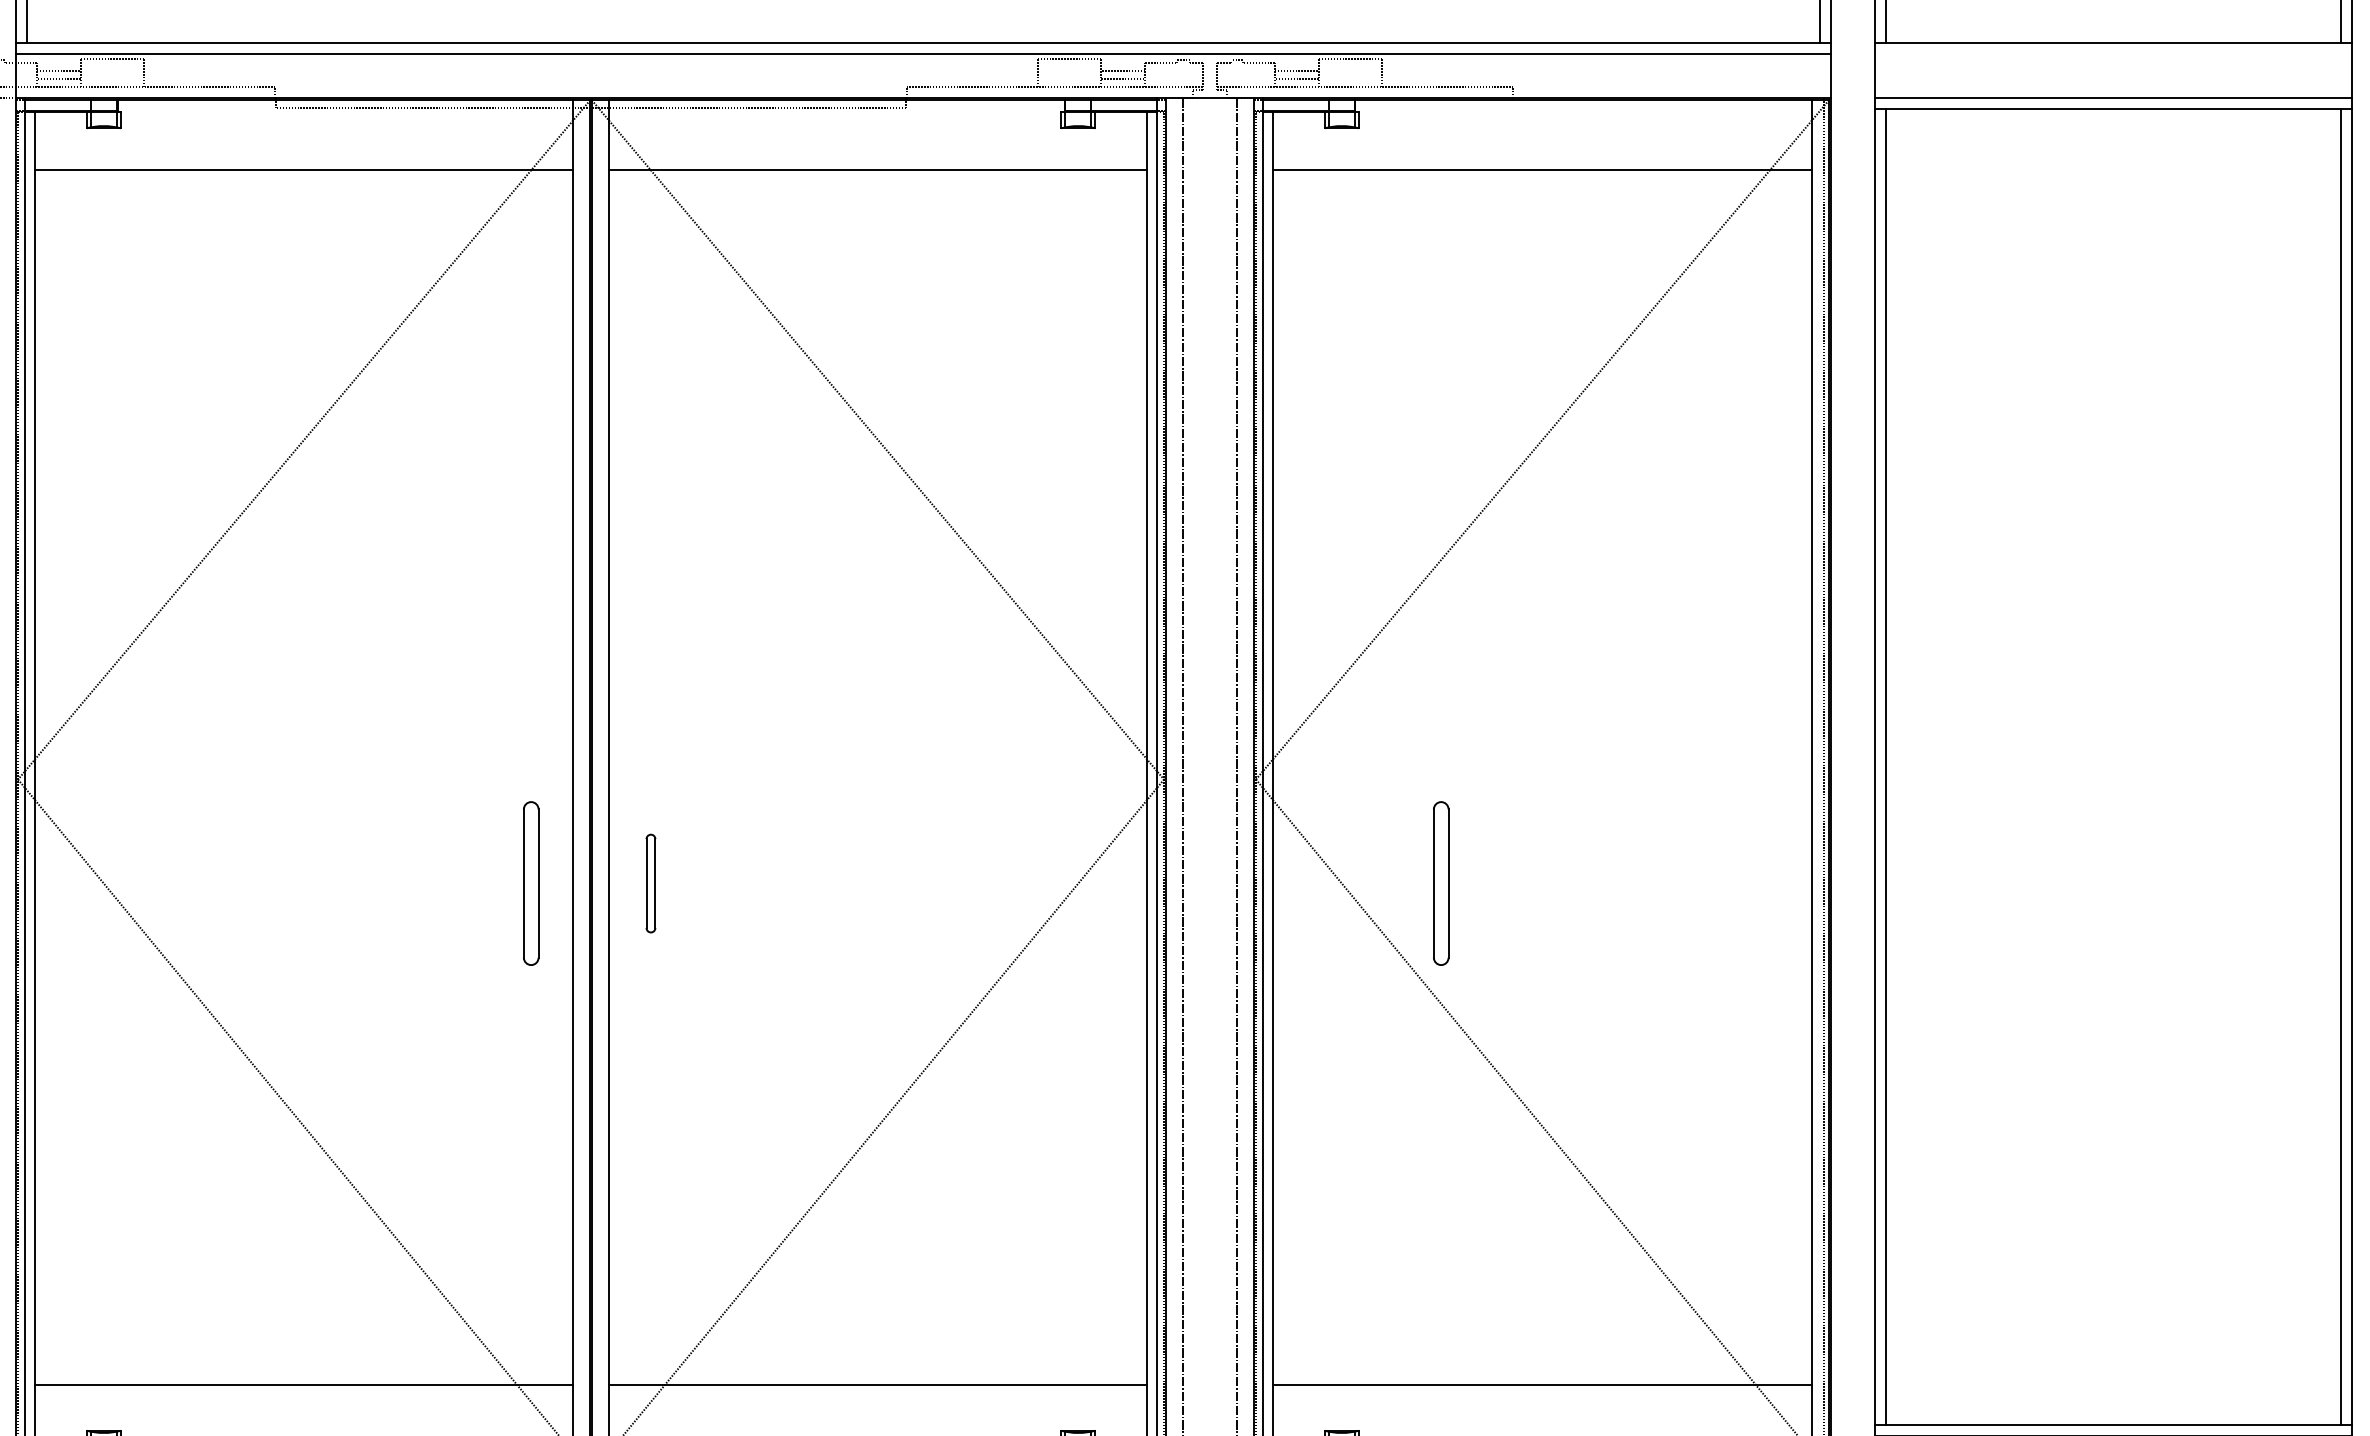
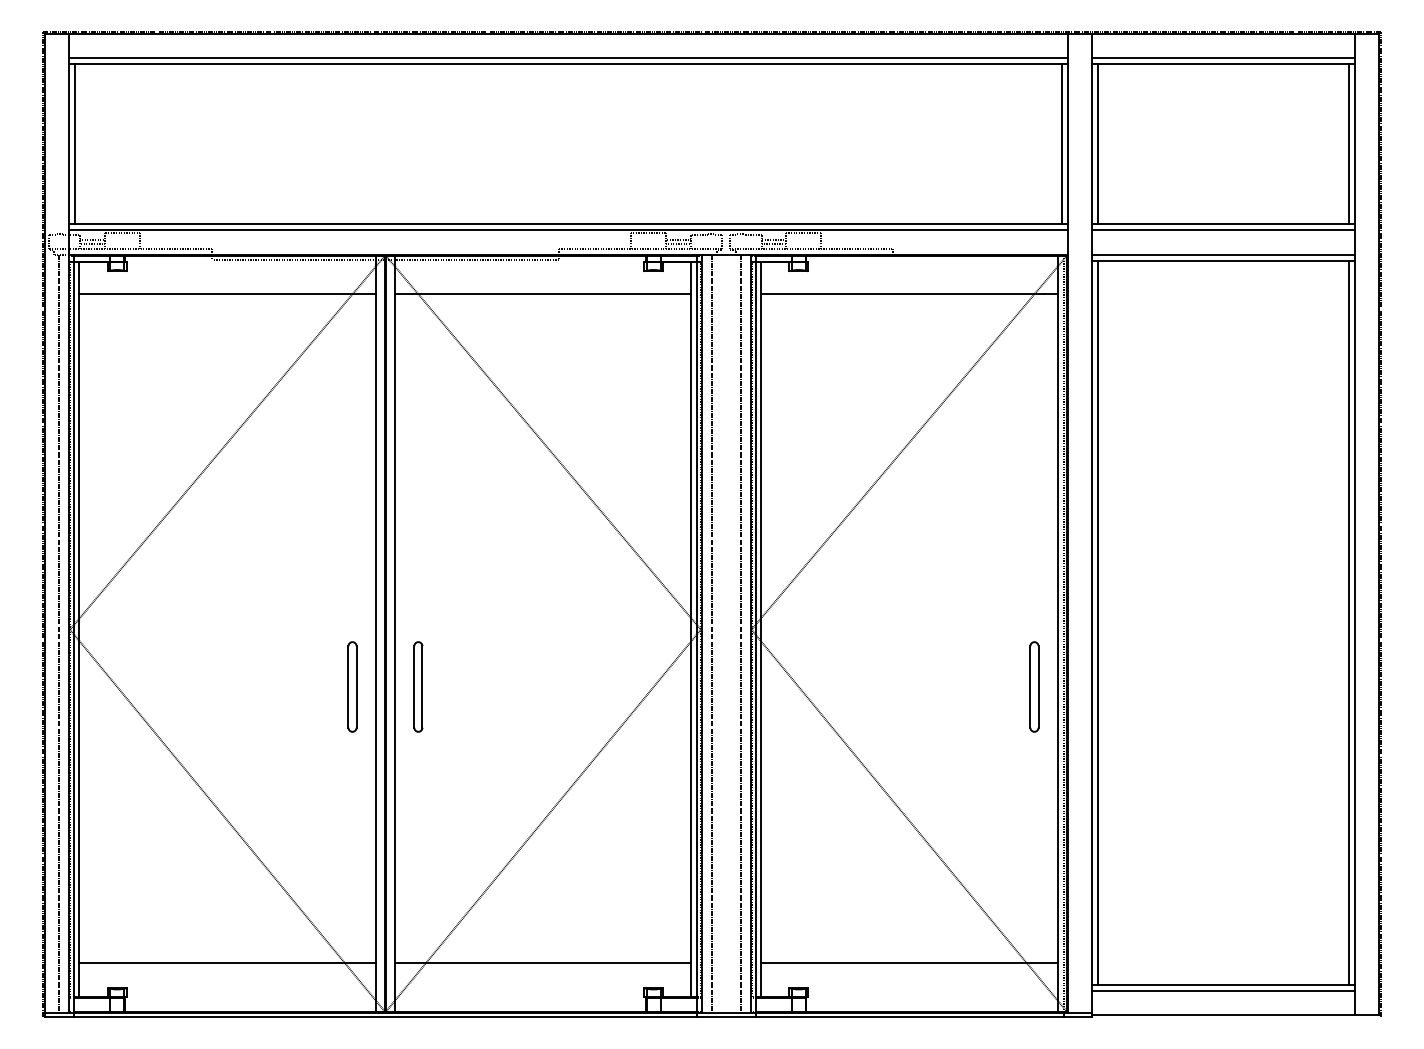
line: (2113, 54) -> (1223, 230), added
part: (651, 882) -> (418, 686), size x1.67
part: (1441, 882) -> (1034, 686), moved

